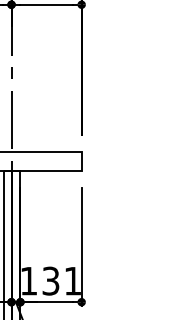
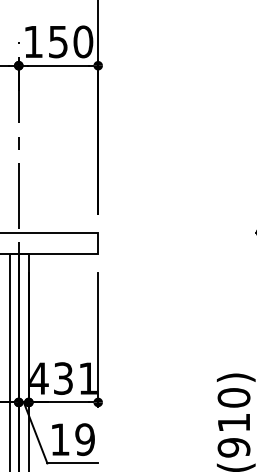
text: (29, 281) -> (39, 378), 131 -> 431

